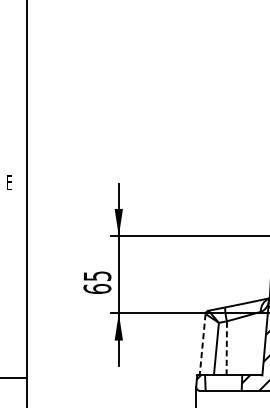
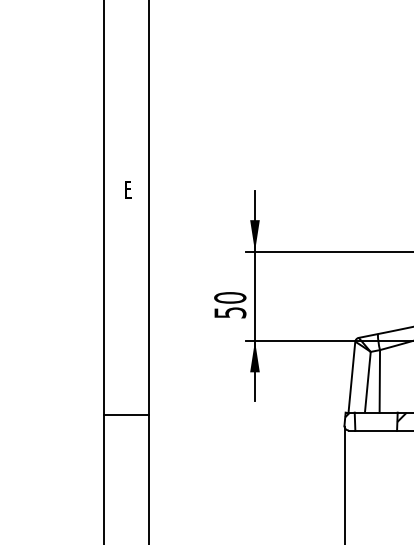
text: (97, 282) -> (230, 305), 65 -> 50
line: (202, 345) -> (351, 377), dashed -> solid
line: (226, 347) -> (379, 380), dashed -> solid

